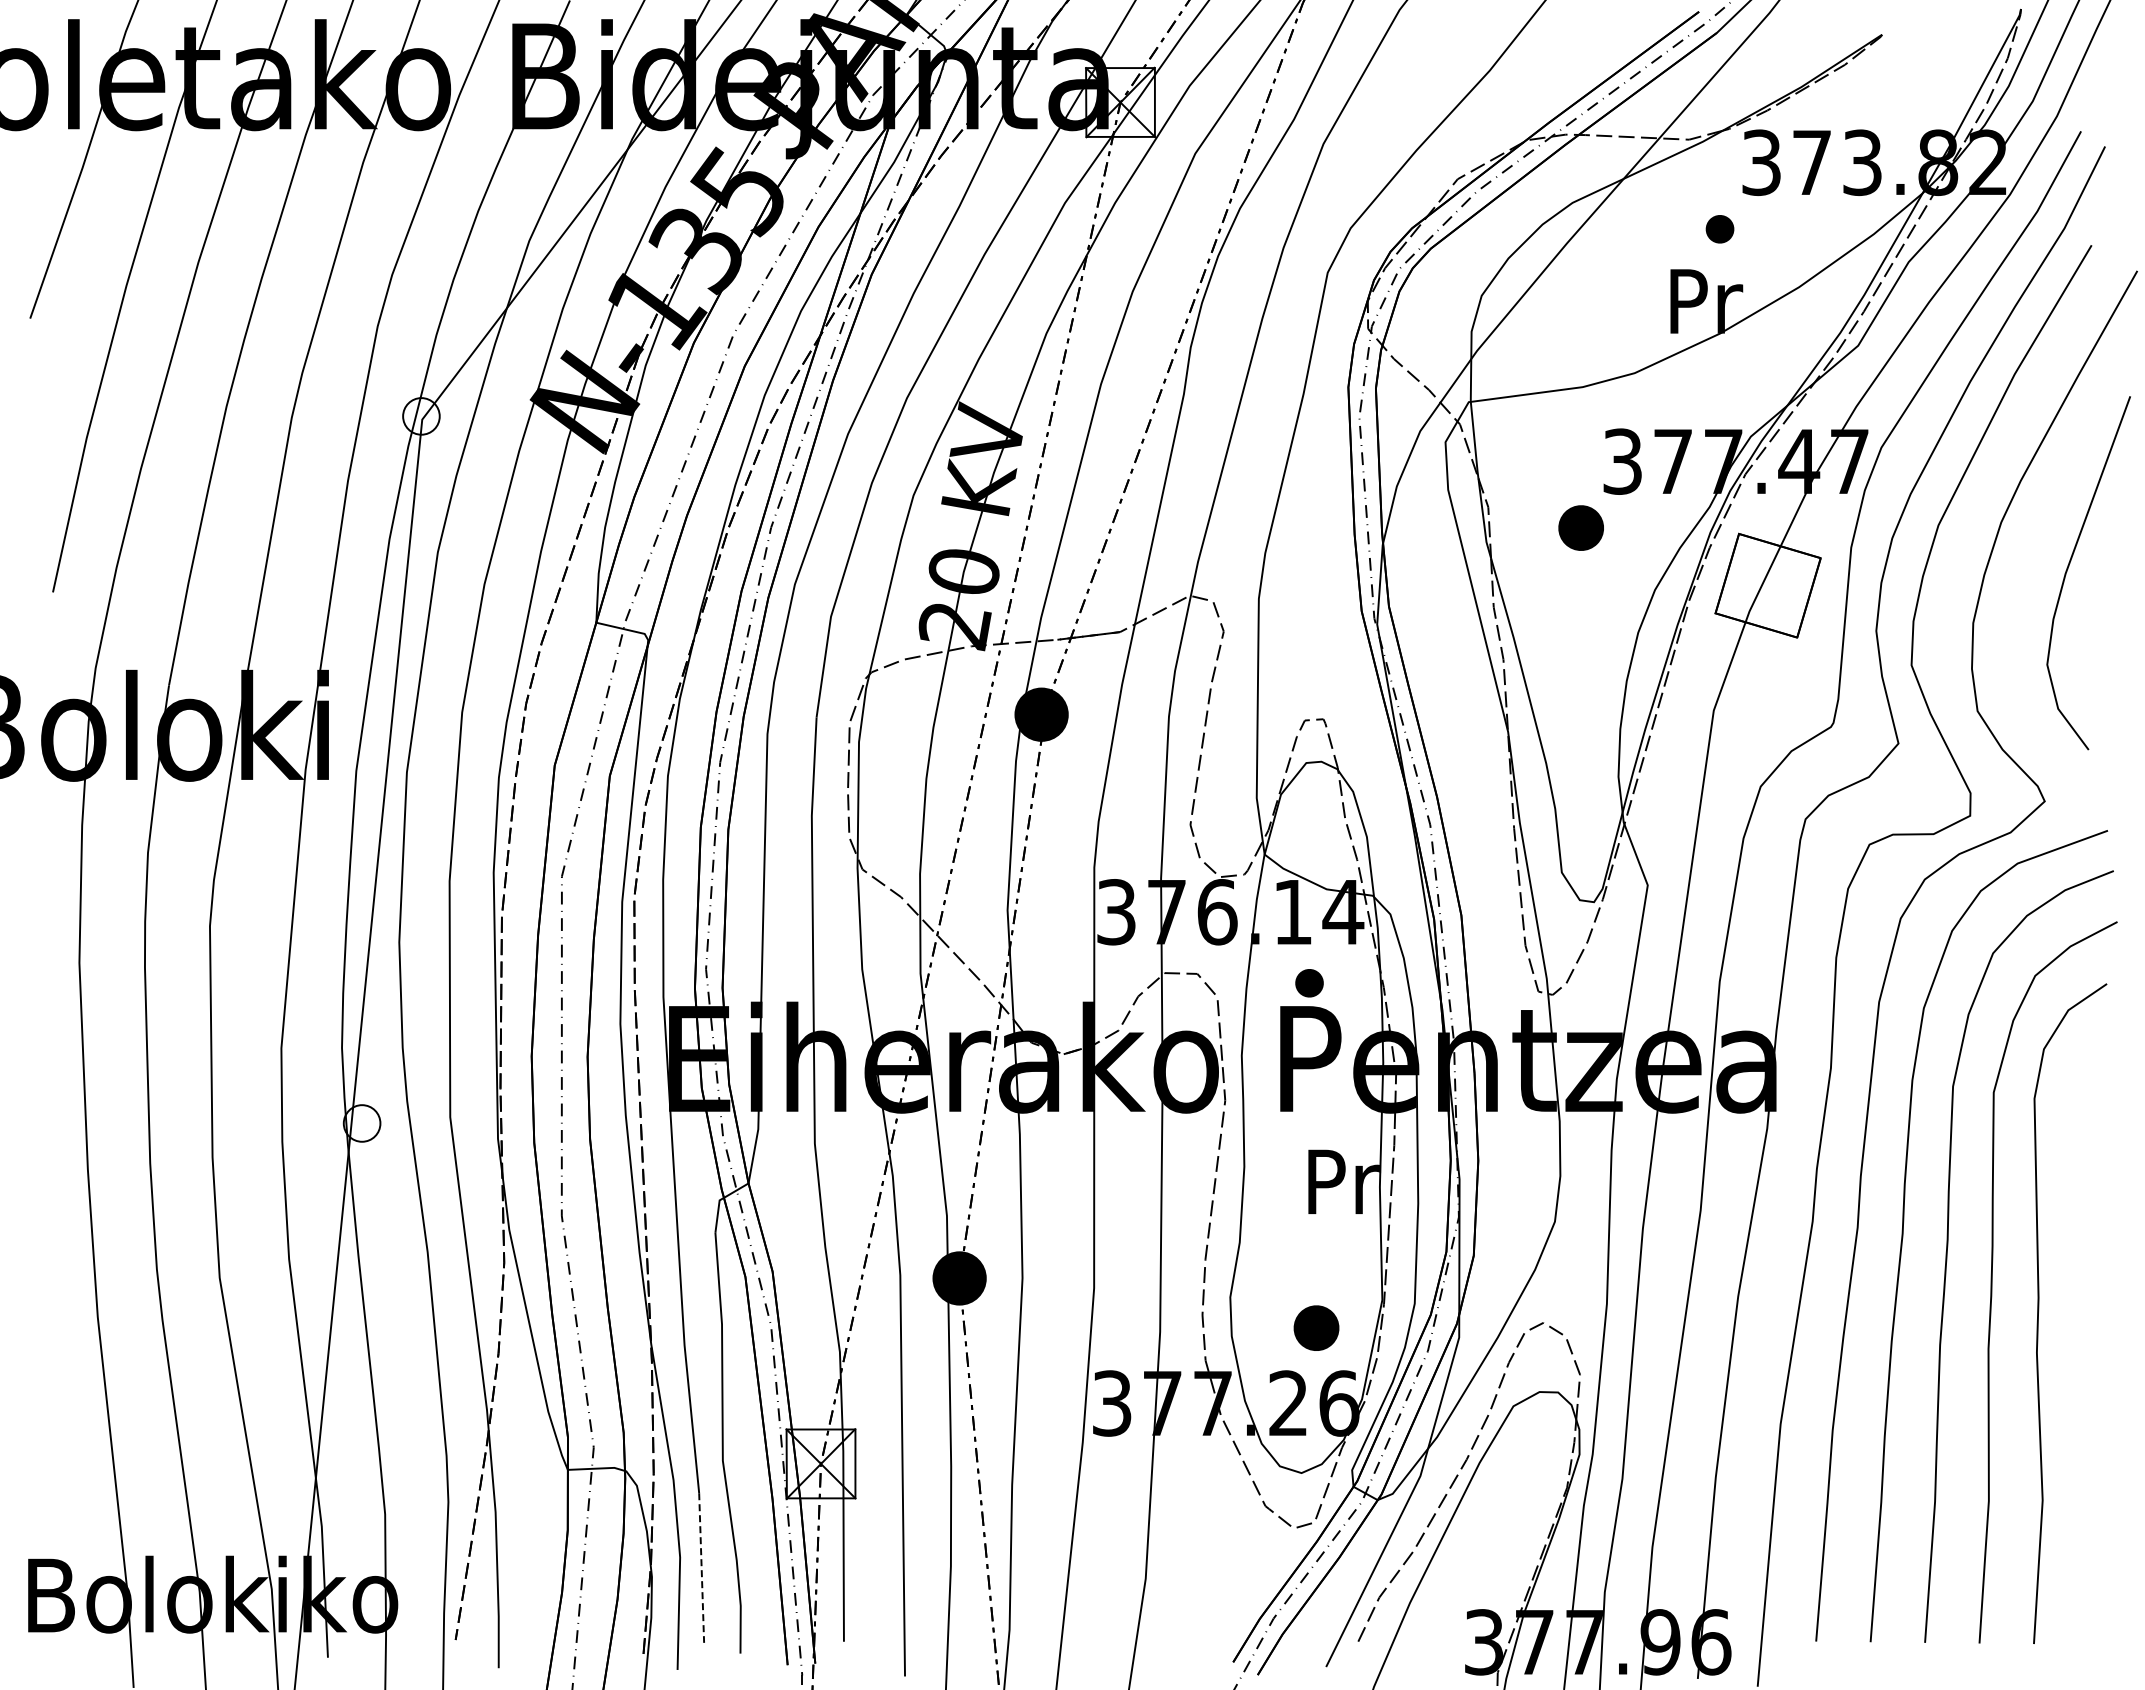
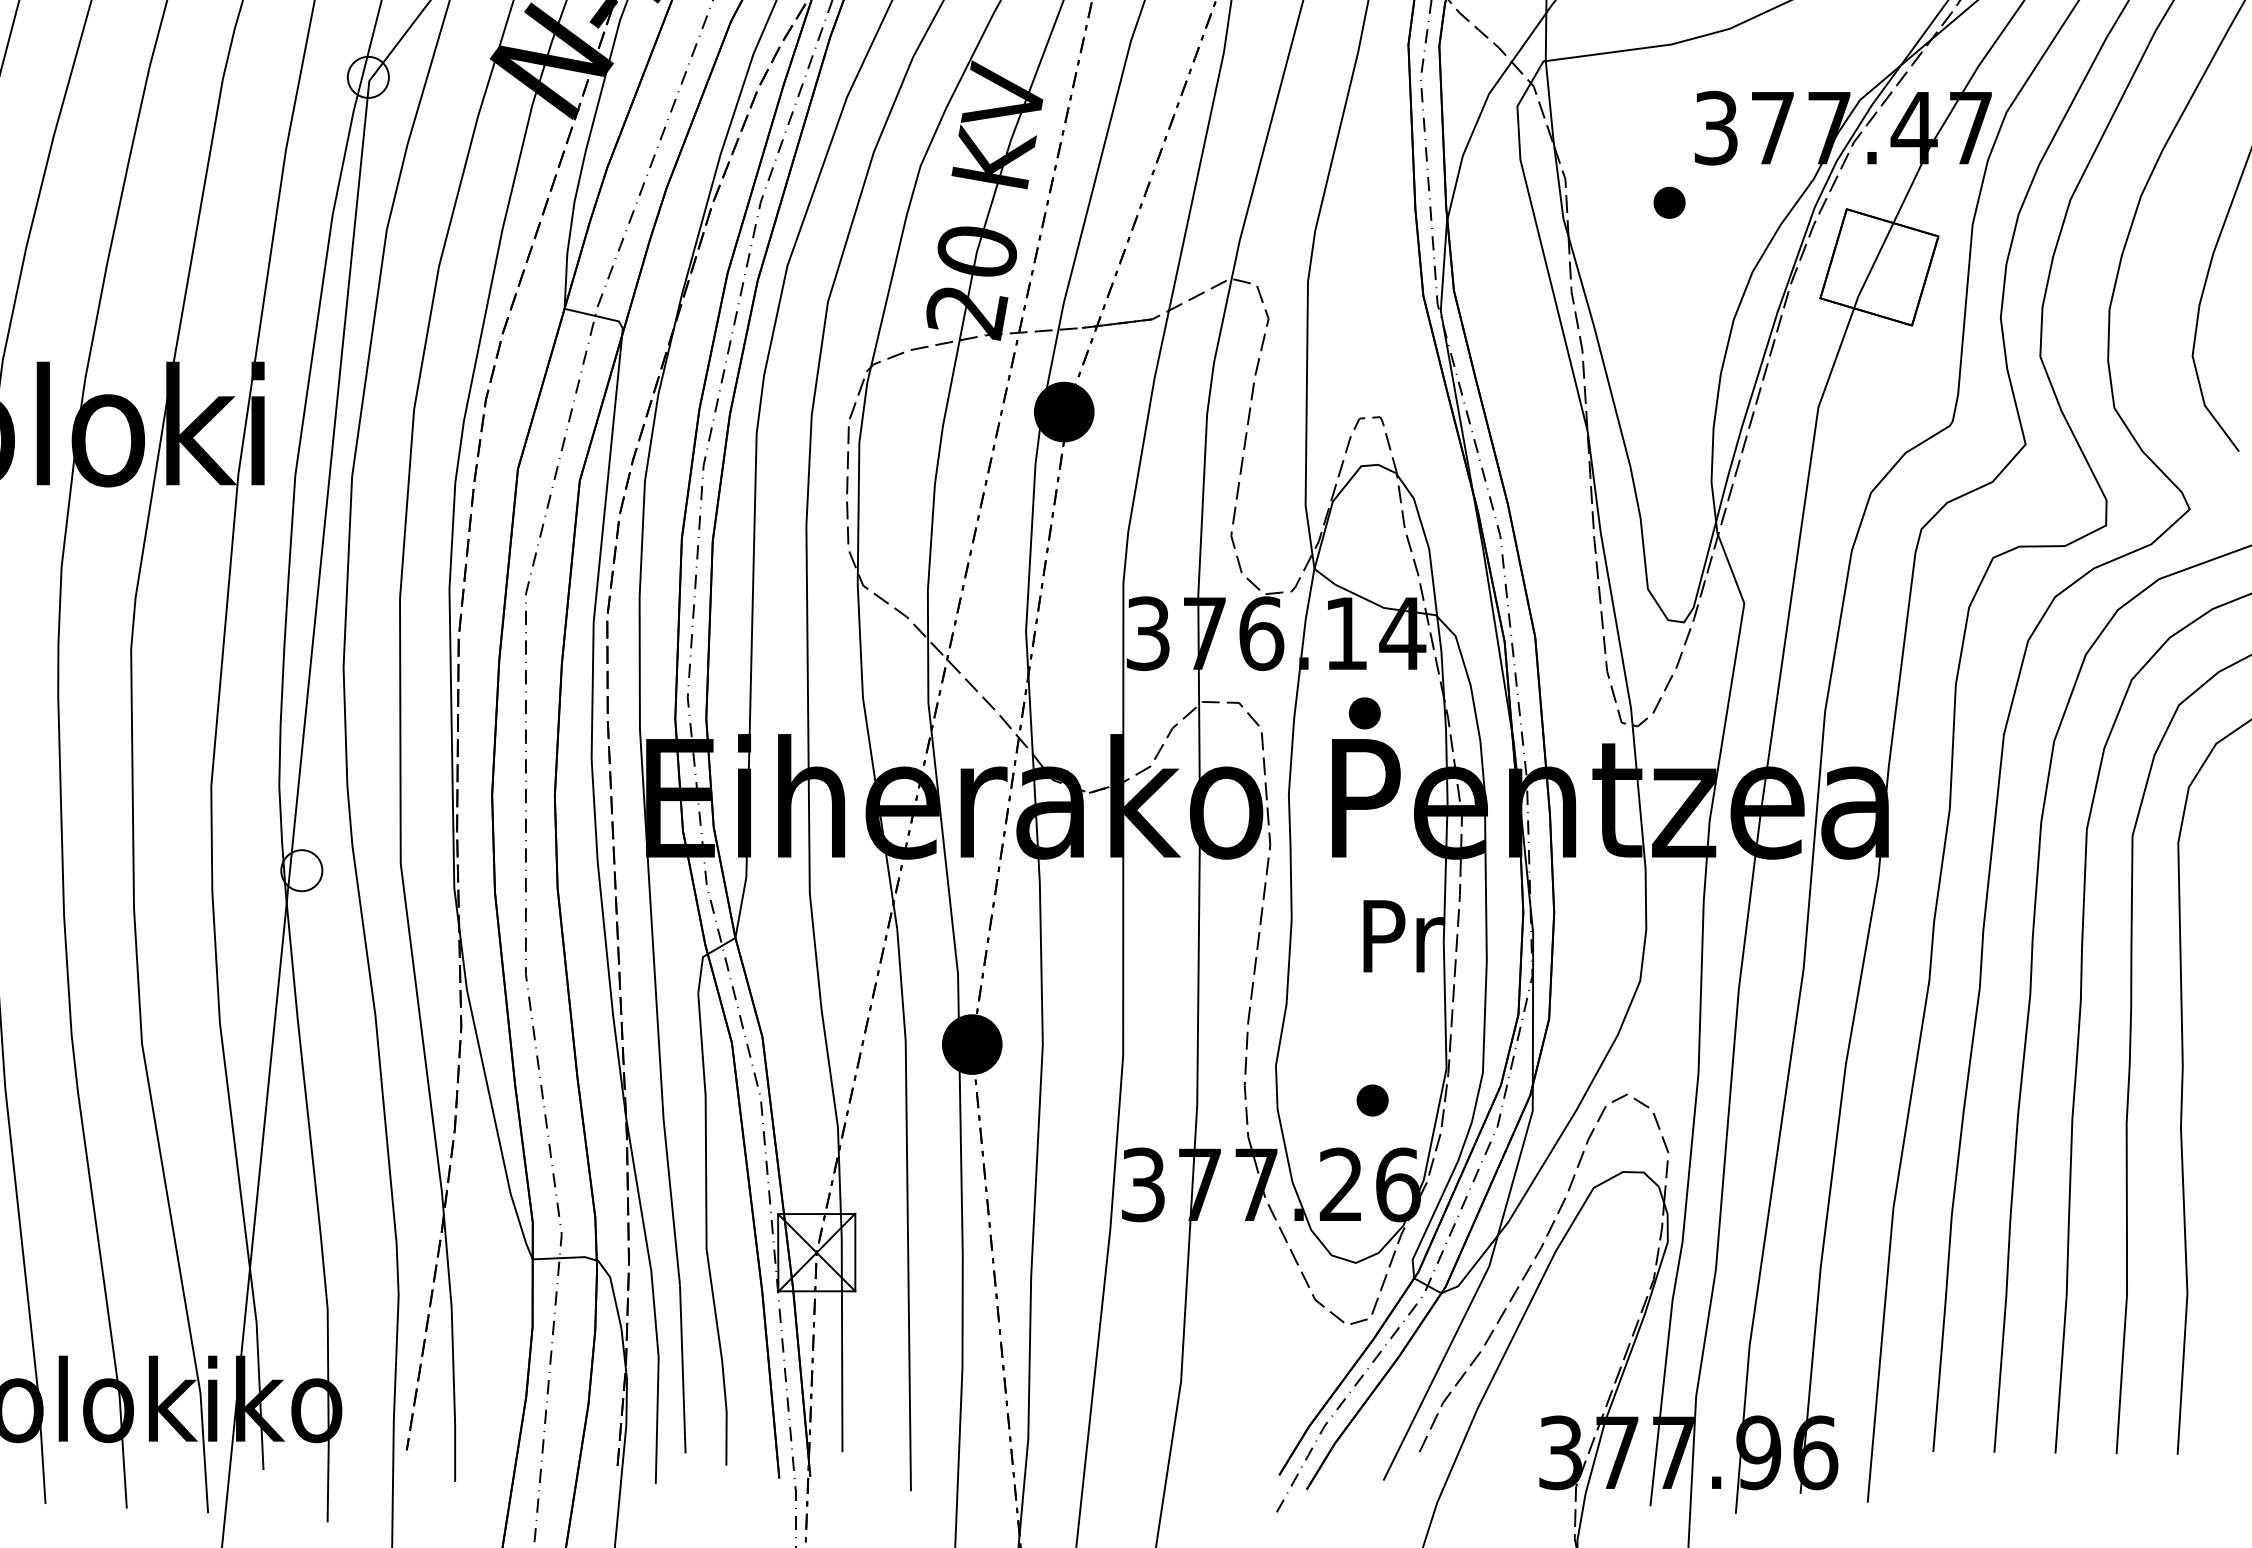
part: (1580, 528) -> (1668, 203), size x0.62
part: (1316, 1328) -> (1372, 1100), size x0.62
line: (701, 1568) -> (682, 1370), dashed -> solid

